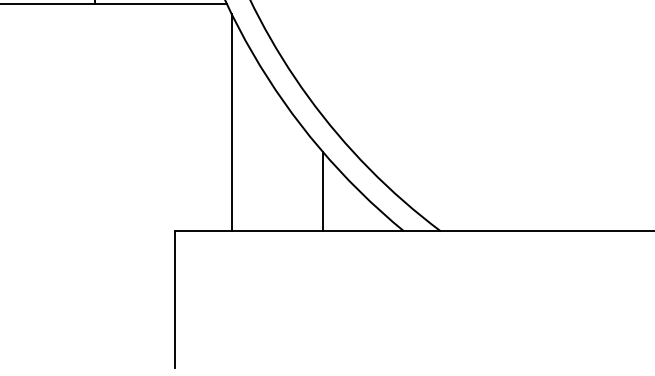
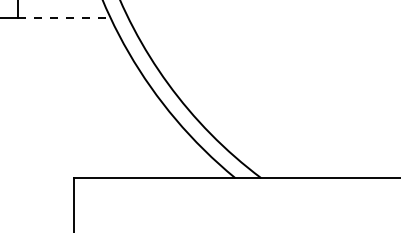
line: (161, 4) -> (64, 18), solid -> dashed
line: (231, 122) -> (113, 101), removed
line: (322, 191) -> (177, 150), removed

